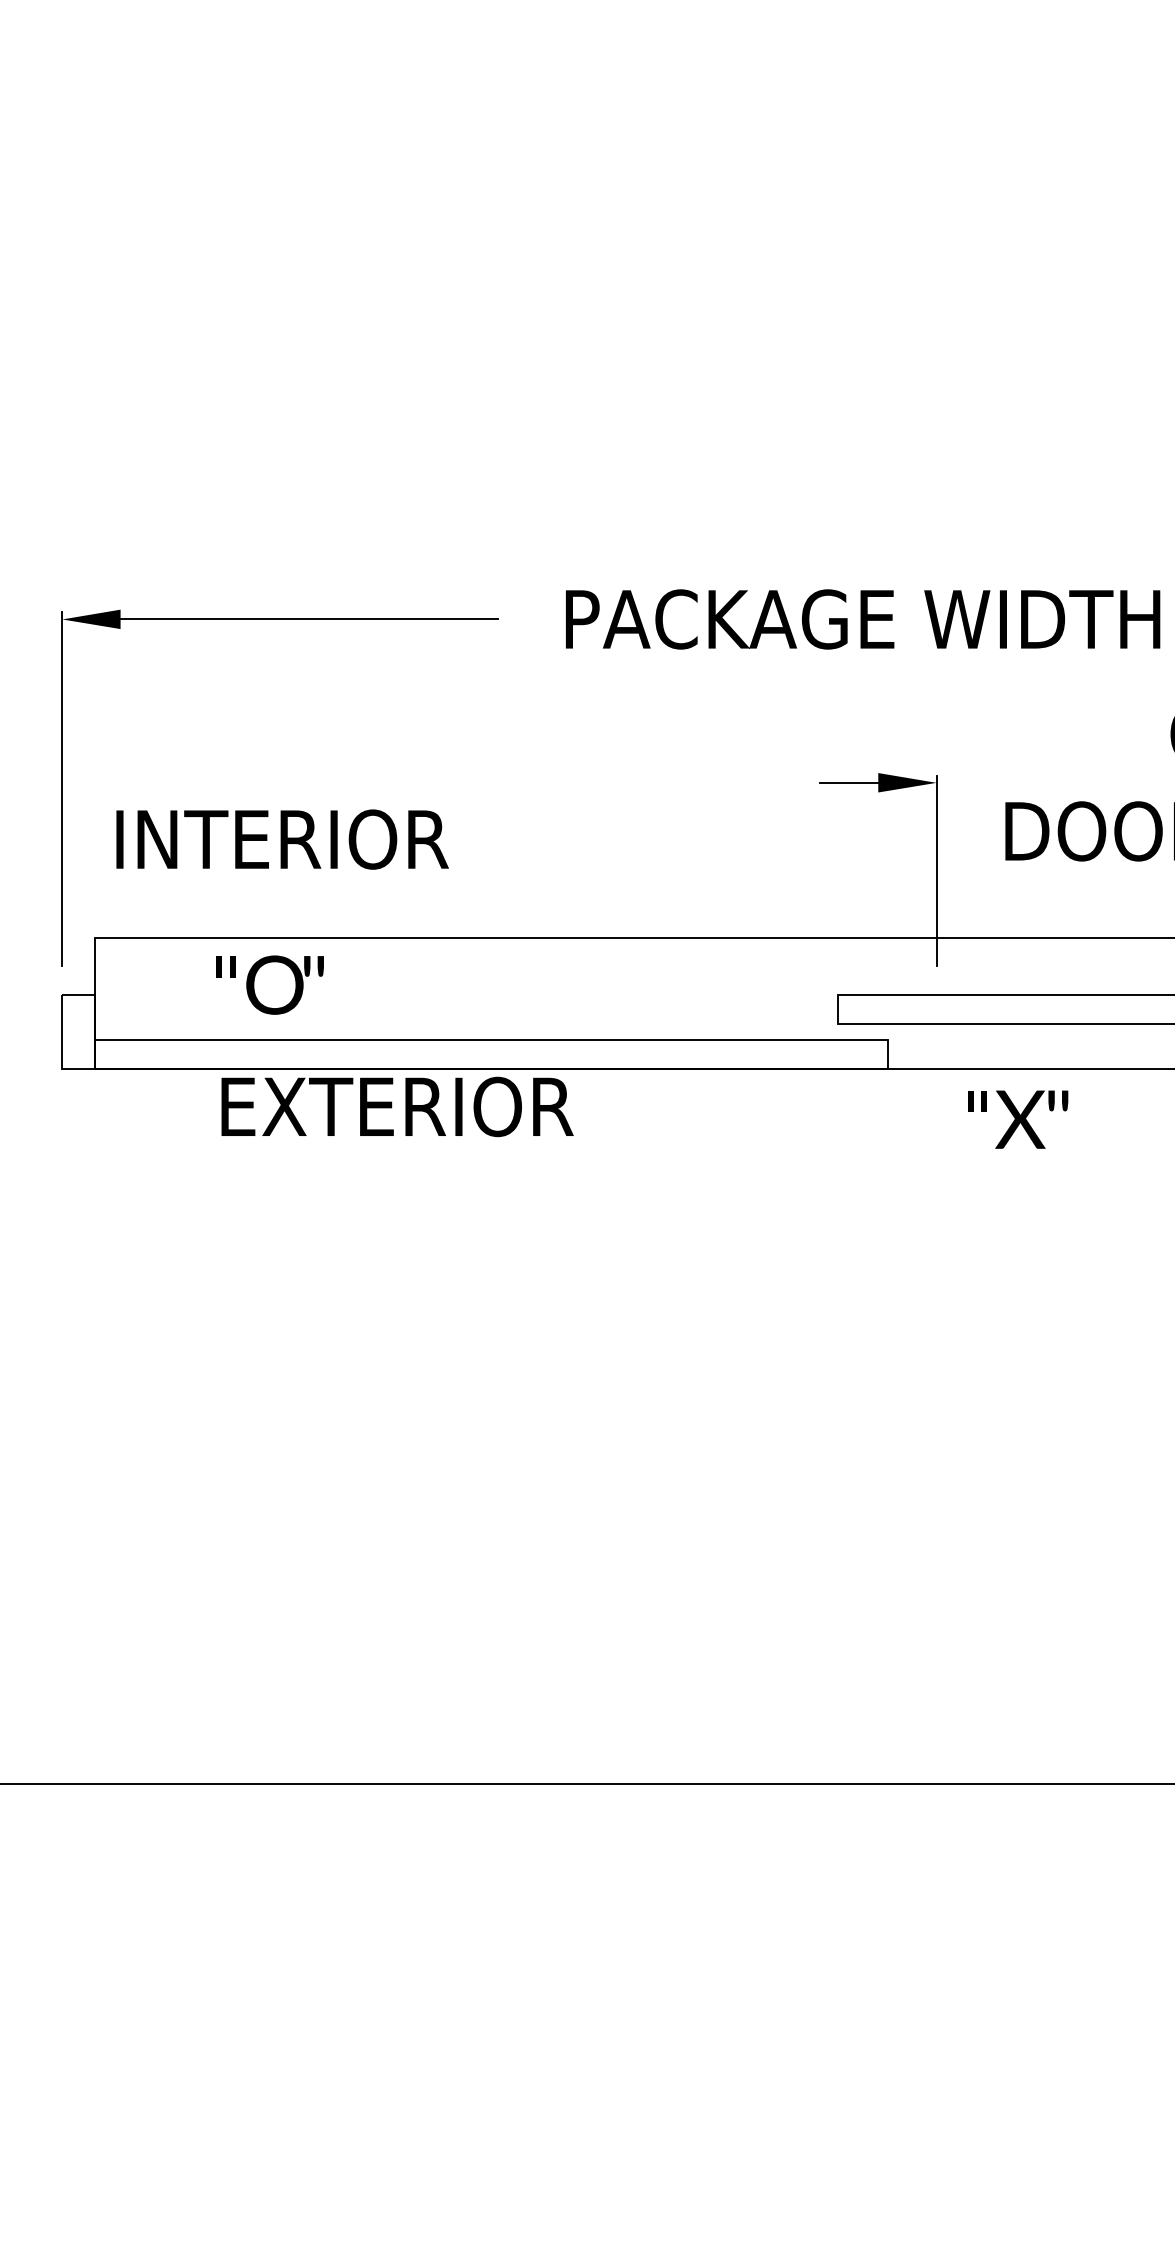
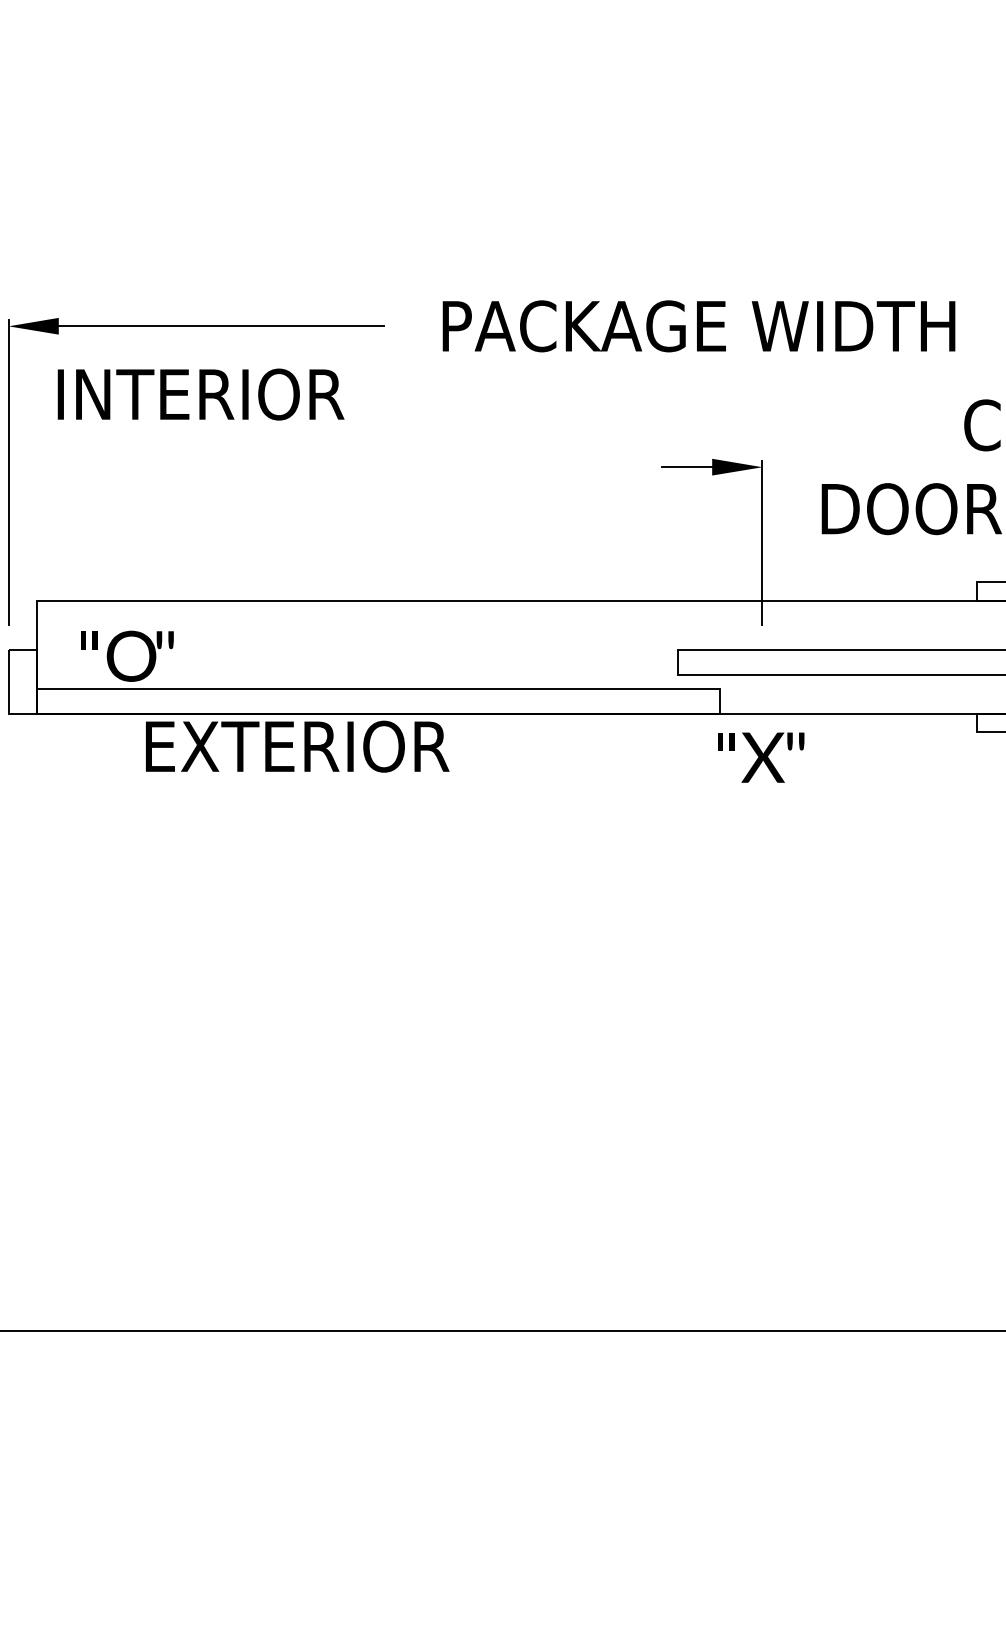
text: (282, 839) -> (201, 394), moved
text: (269, 984) -> (126, 655), moved
text: (1018, 1119) -> (761, 757), moved

